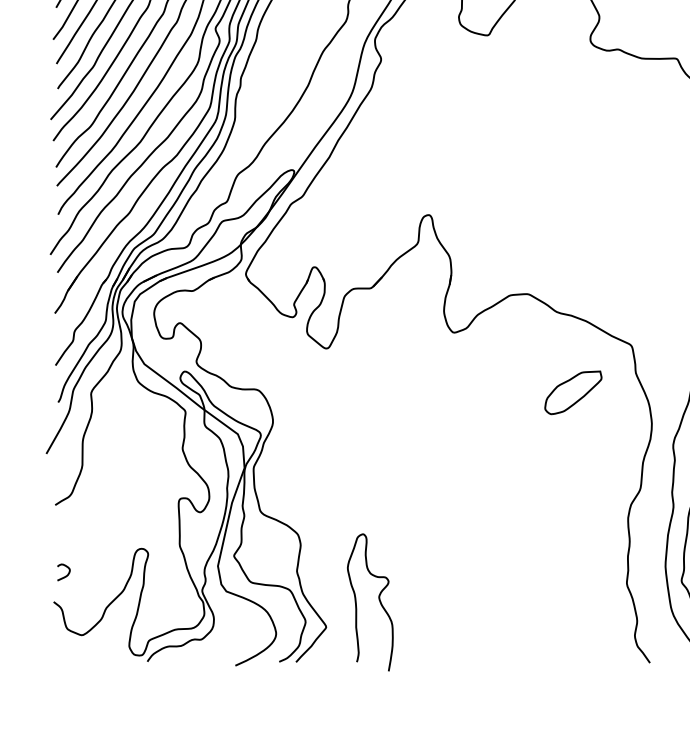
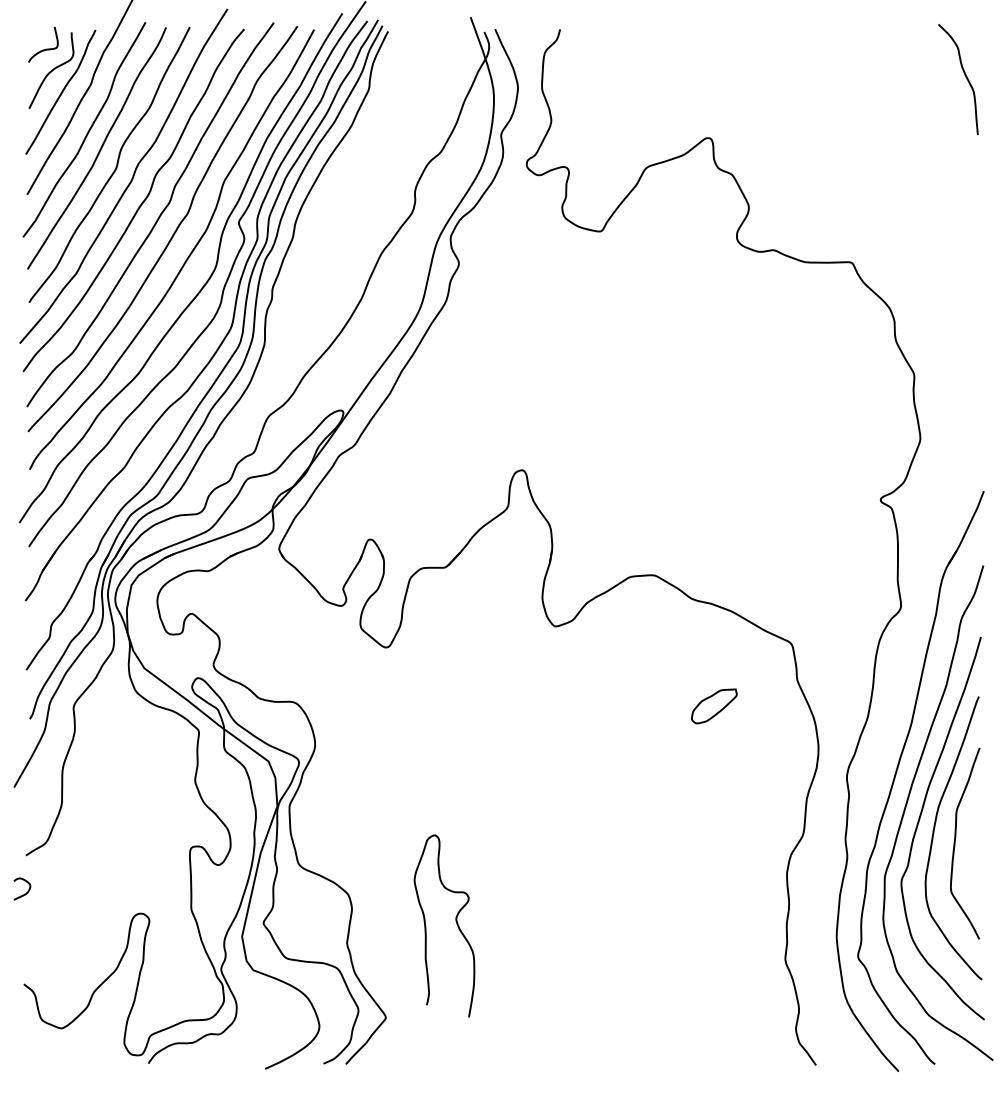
part: (573, 392) -> (714, 706), size x0.6
curve: (67, 573) -> (27, 890), moved
curve: (378, 599) -> (455, 921), moved

